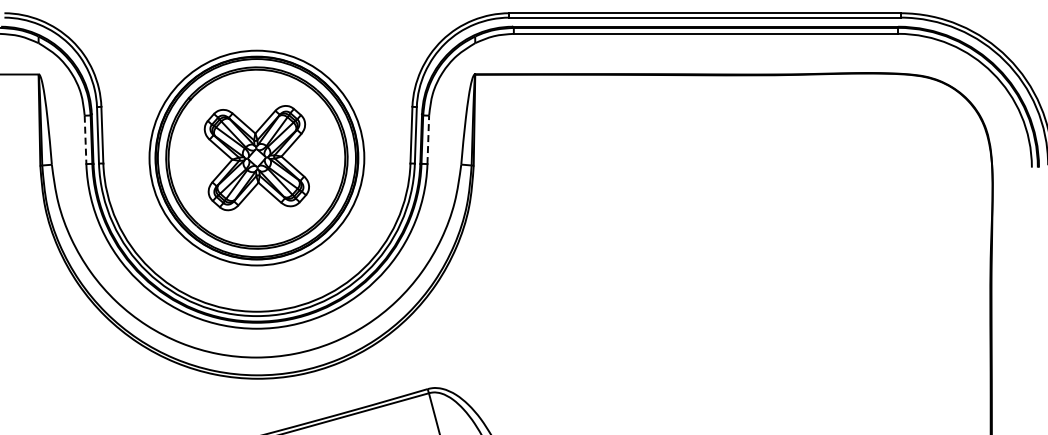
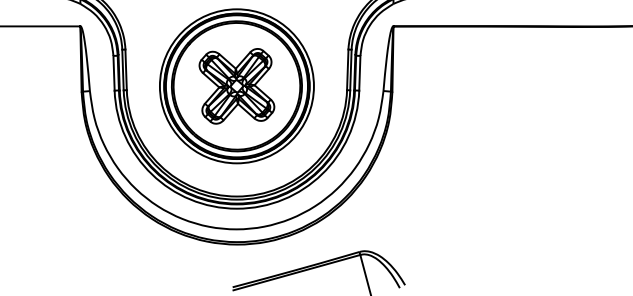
line: (428, 139) -> (359, 73), dashed -> solid
line: (85, 140) -> (114, 73), dashed -> solid

